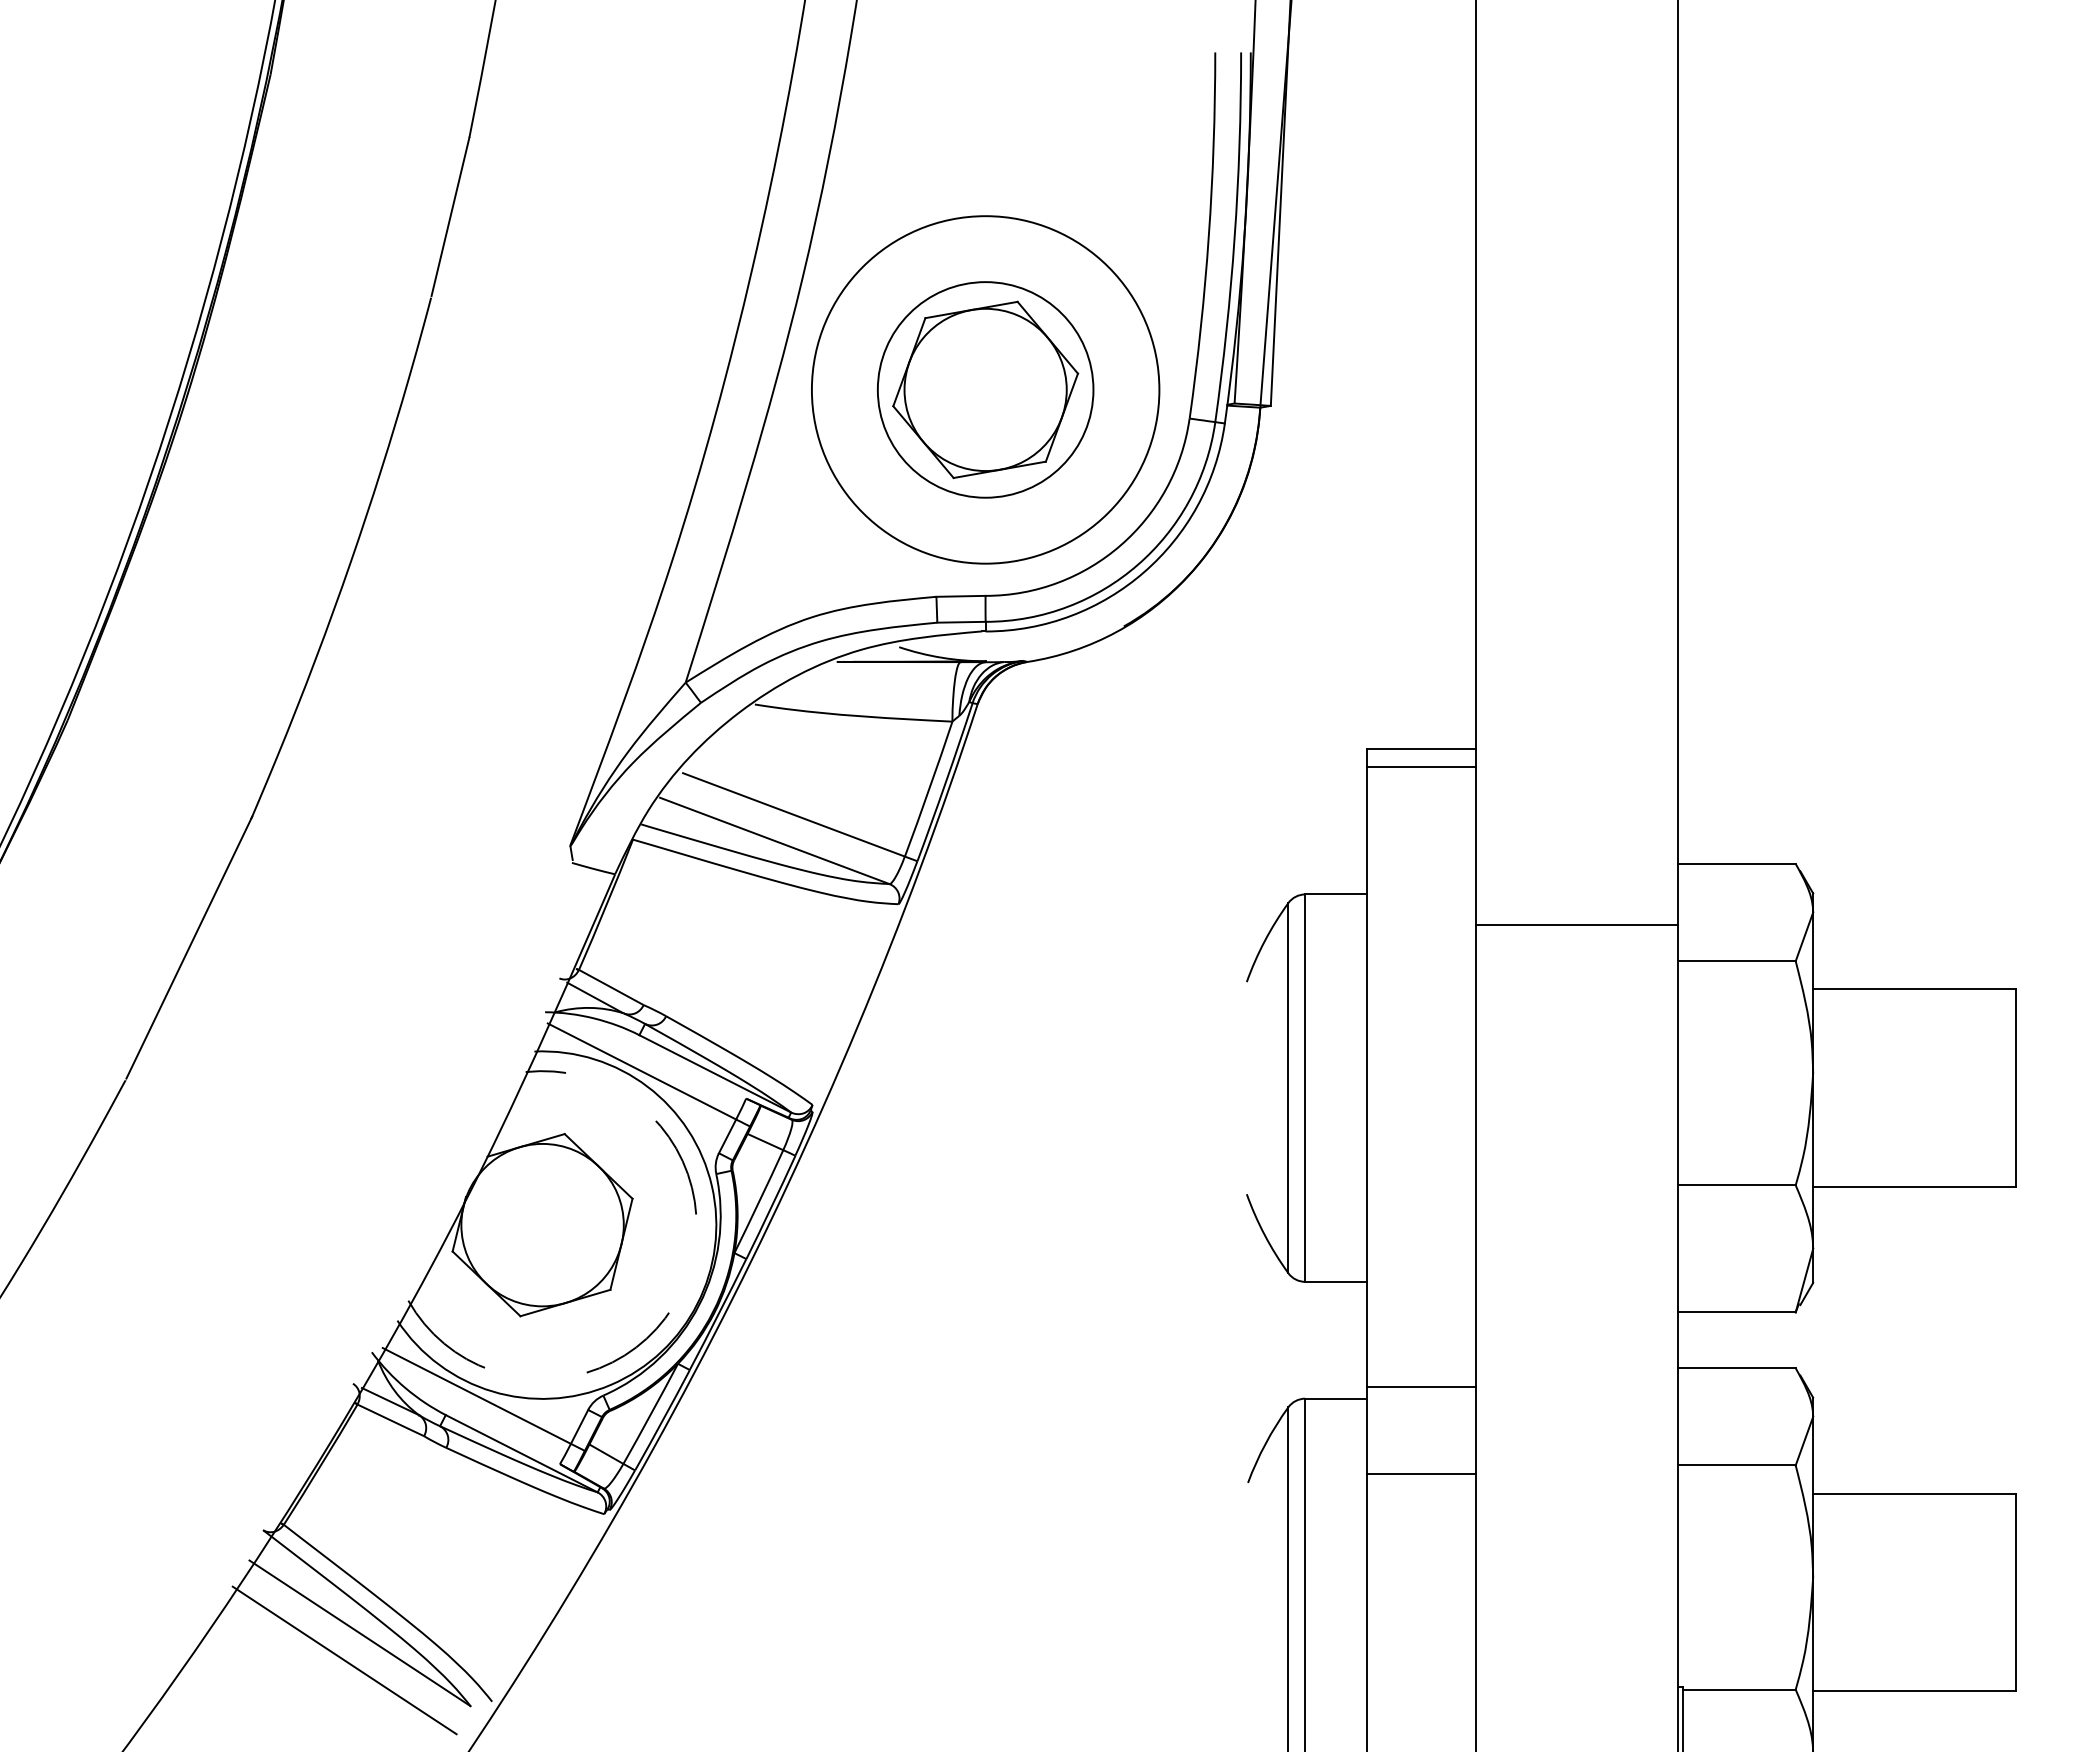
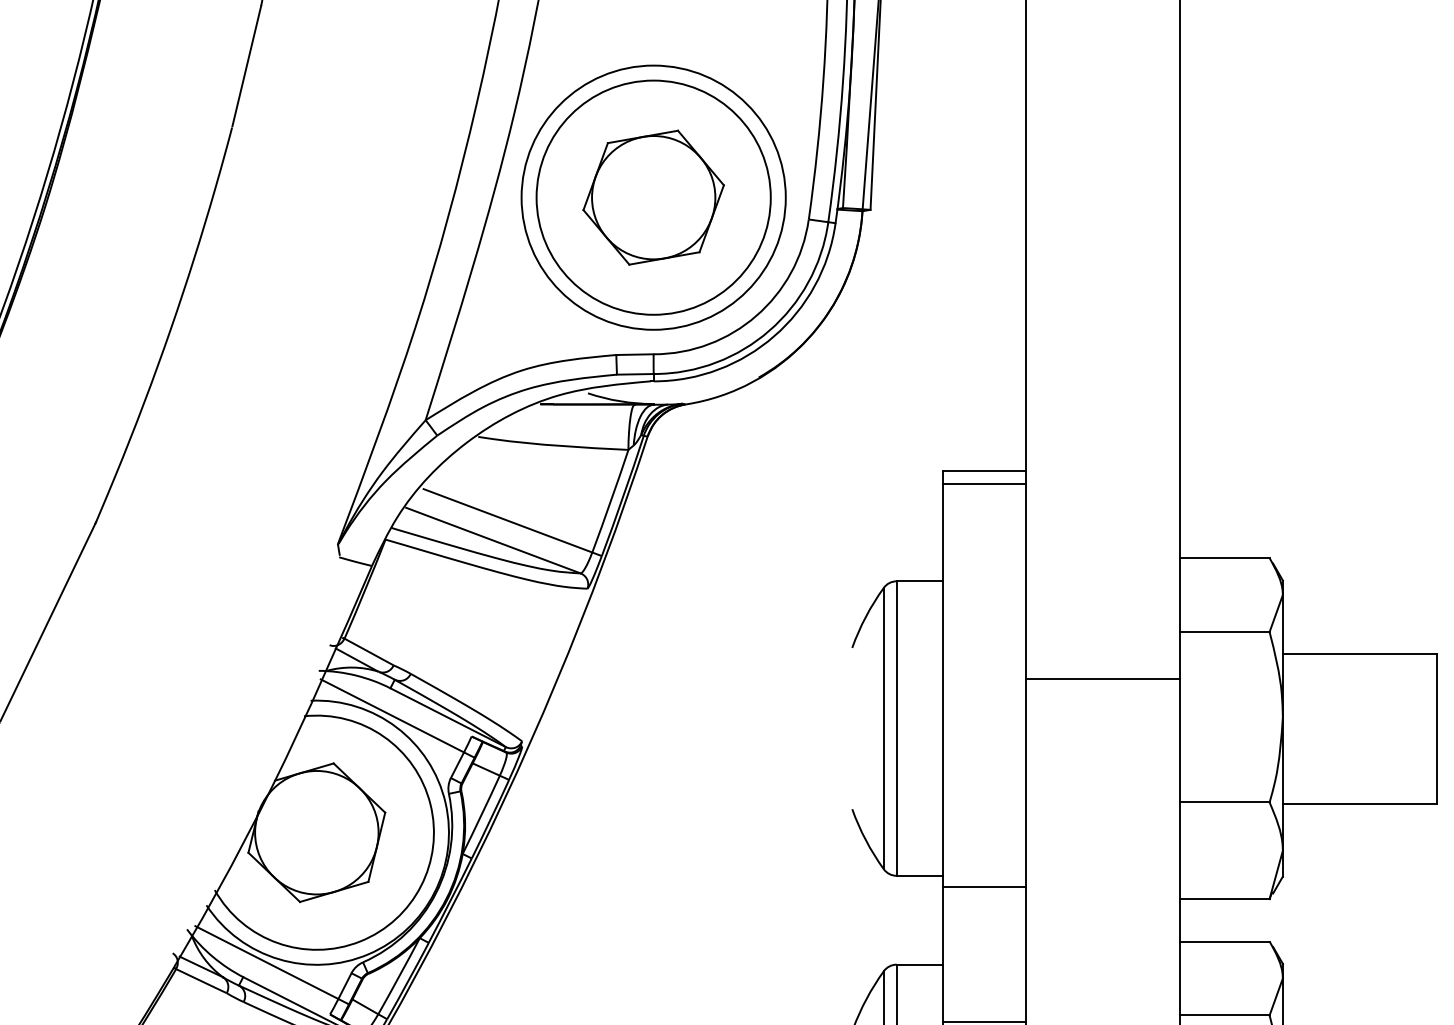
circle: (985, 389) -> (653, 197), size x1.43
line: (1576, 924) -> (1102, 678), moved
arc: (679, 1295) -> (420, 886), dashed -> solid
line: (1420, 1387) -> (984, 886), moved

